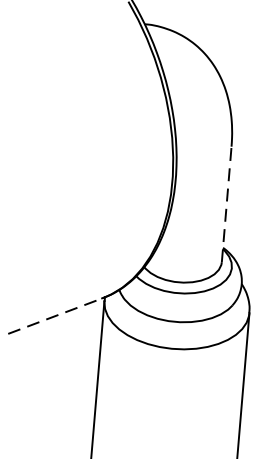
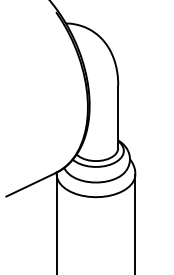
line: (227, 203) -> (118, 116), dashed -> solid
line: (56, 315) -> (31, 184), dashed -> solid

